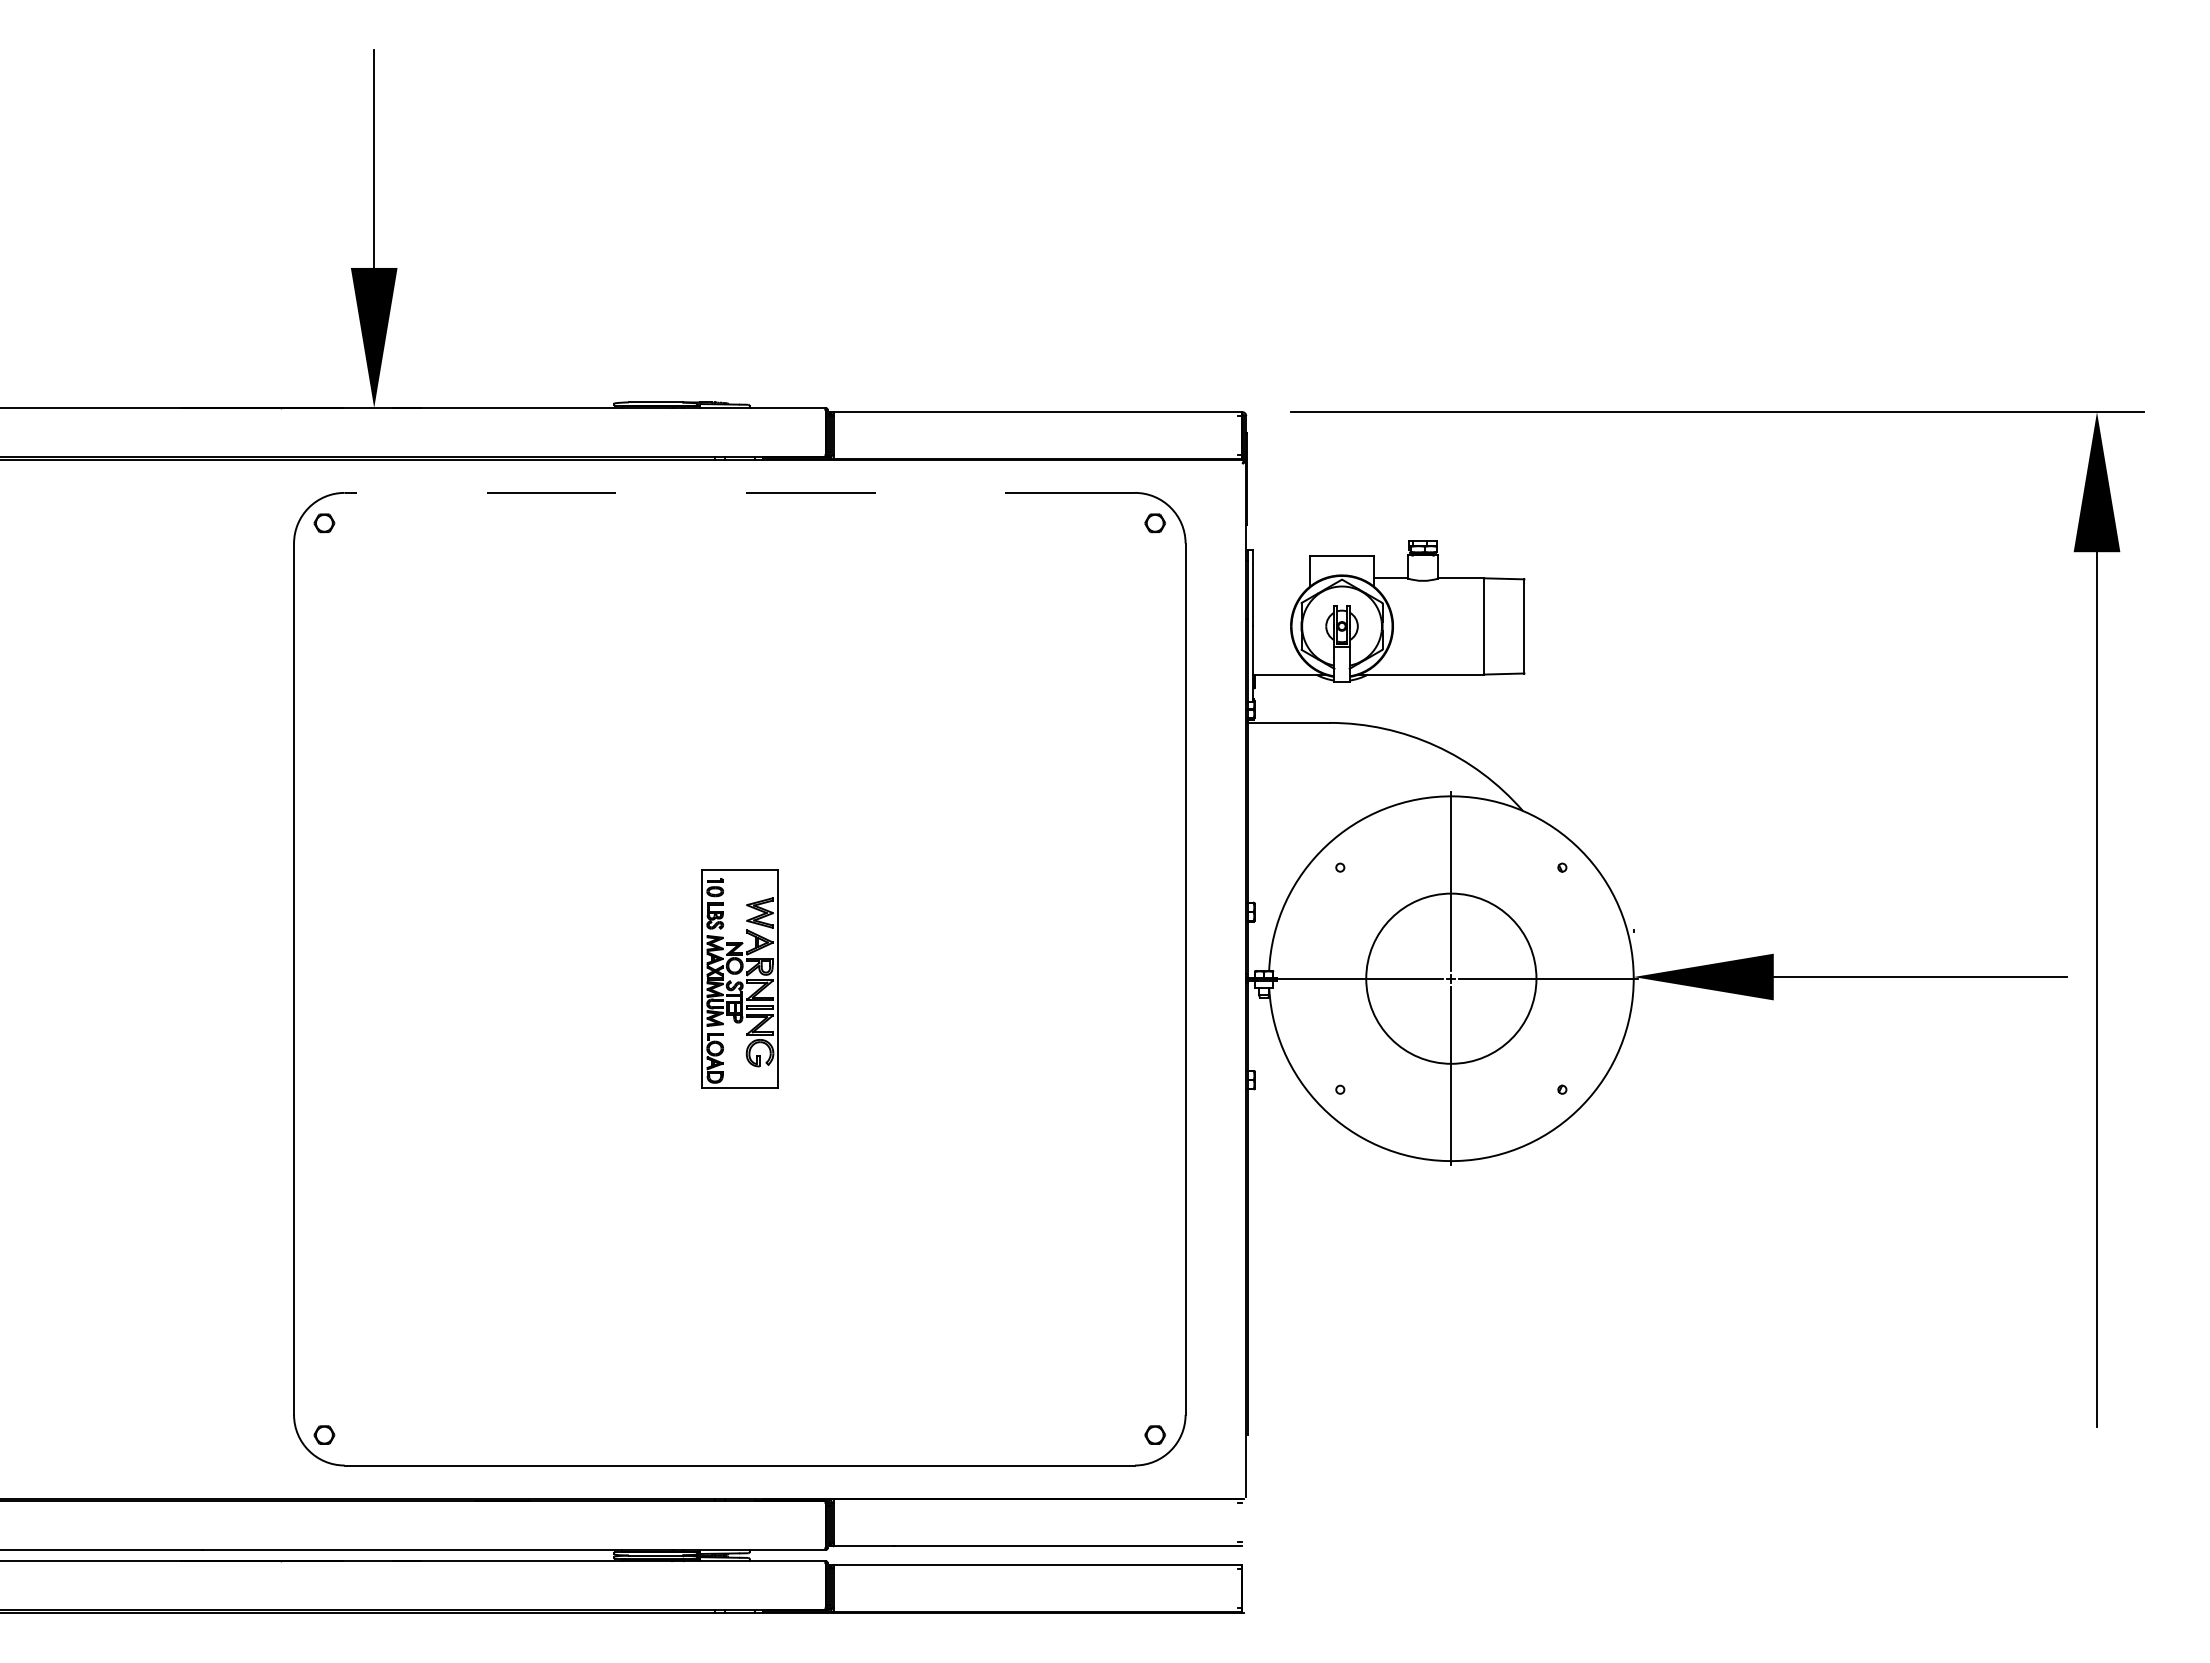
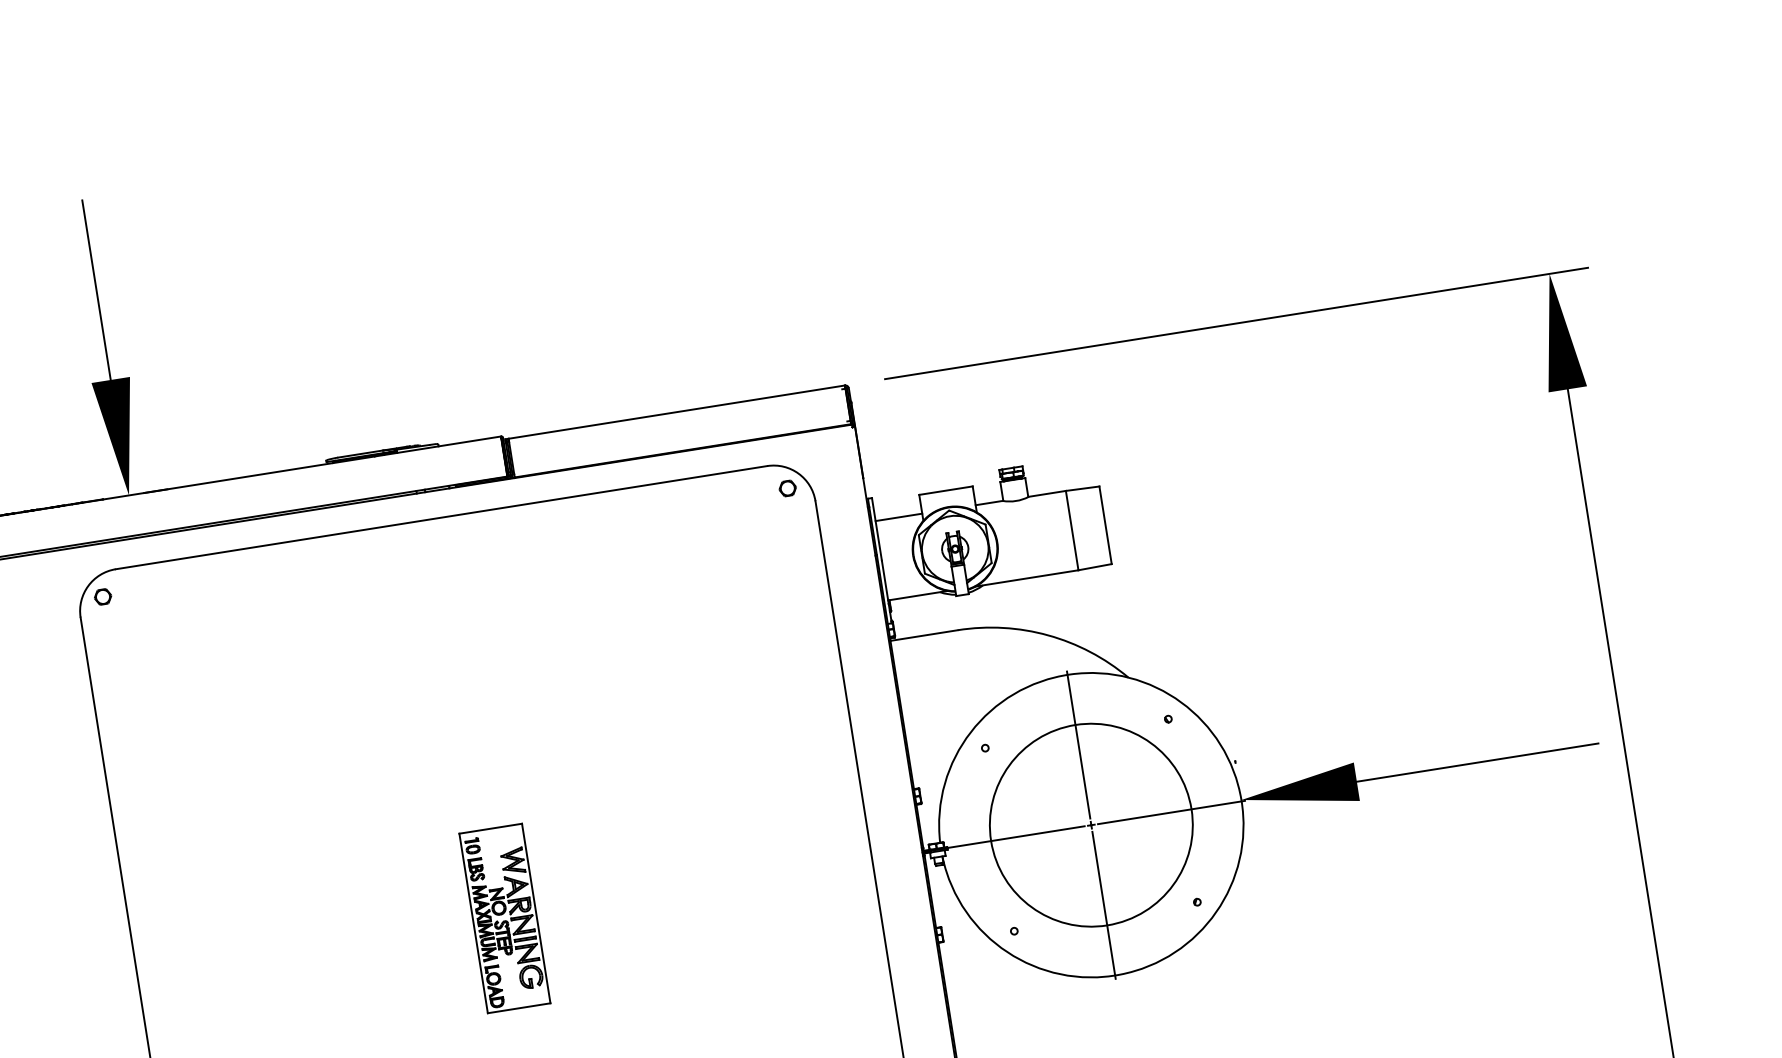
line: (739, 492) -> (441, 517), dashed -> solid
line: (1281, 578) -> (899, 517), added
circle: (1450, 978) -> (1090, 825), size x1.43

